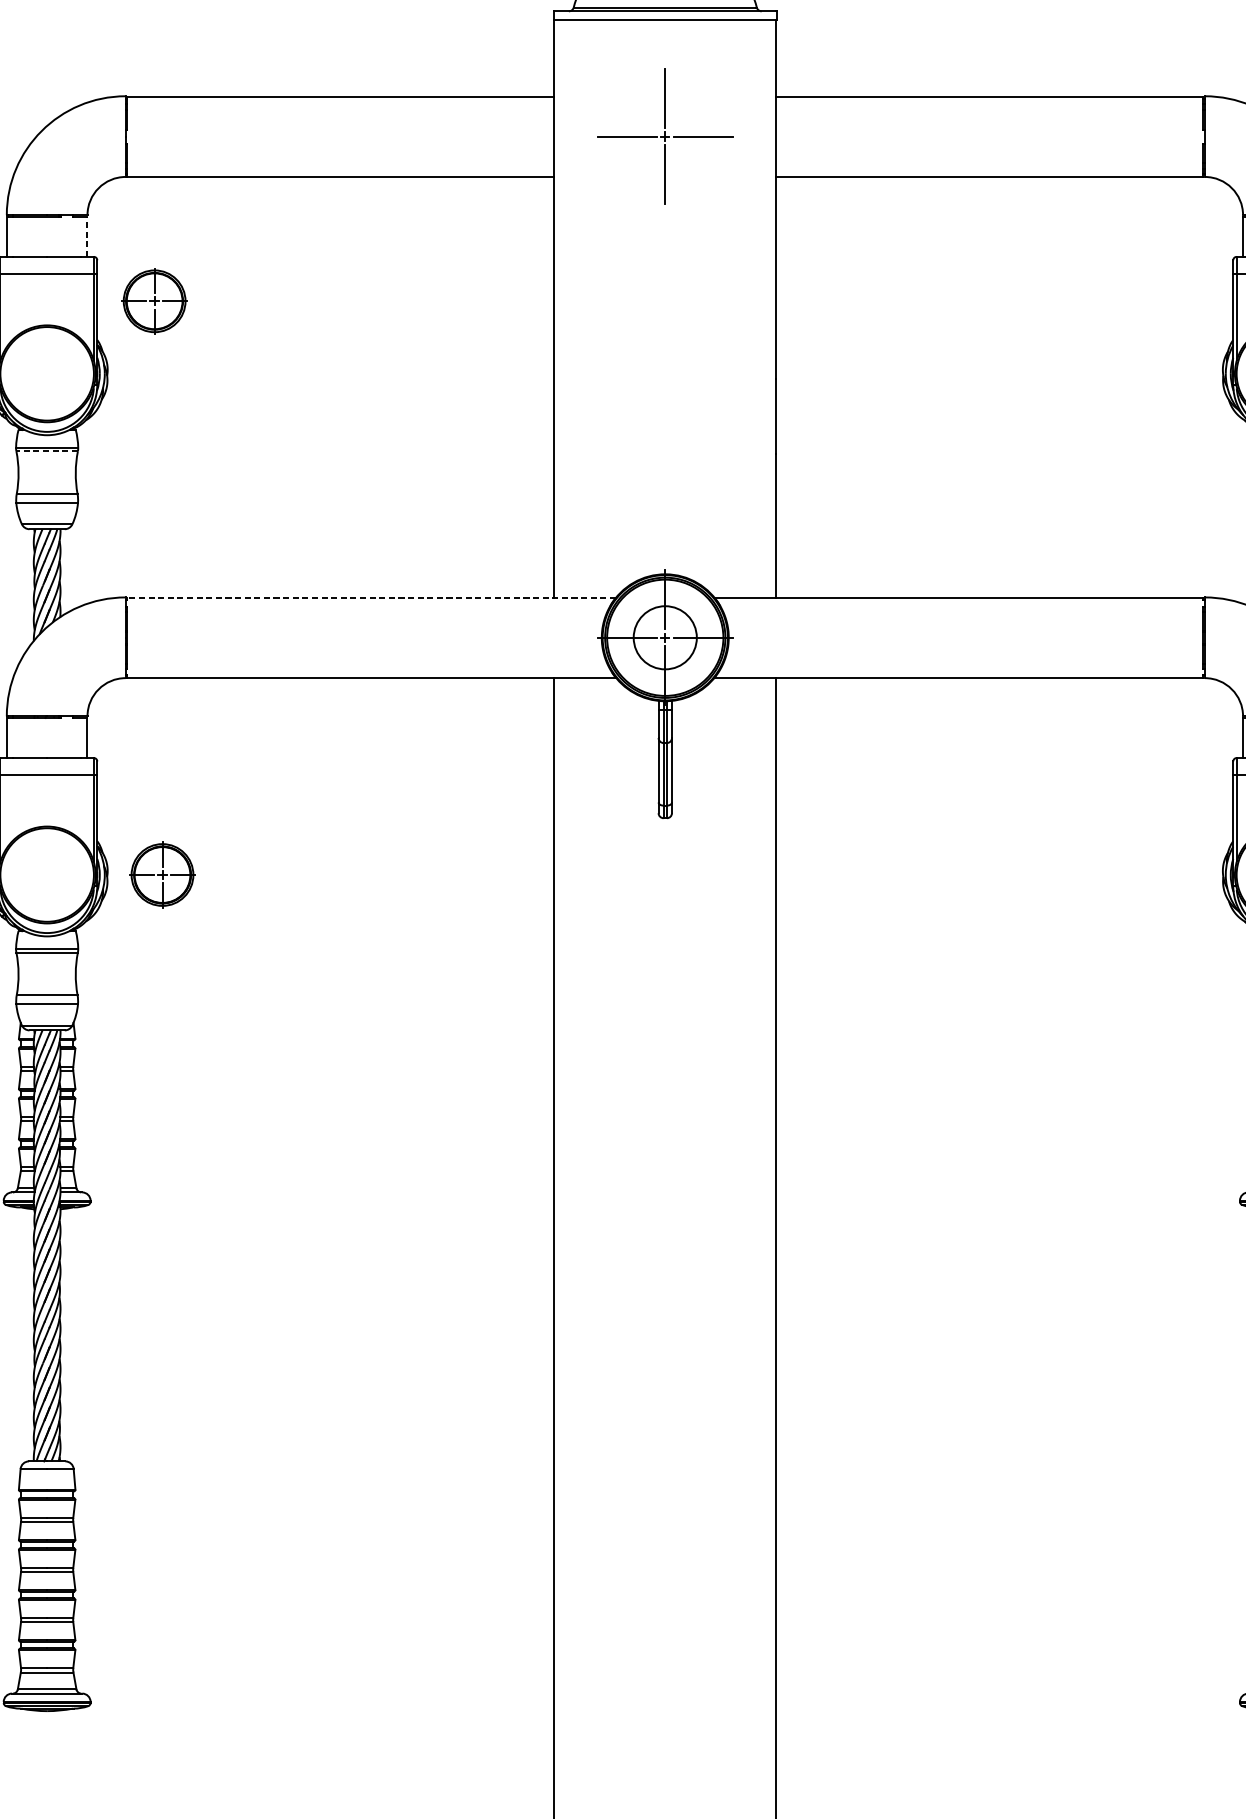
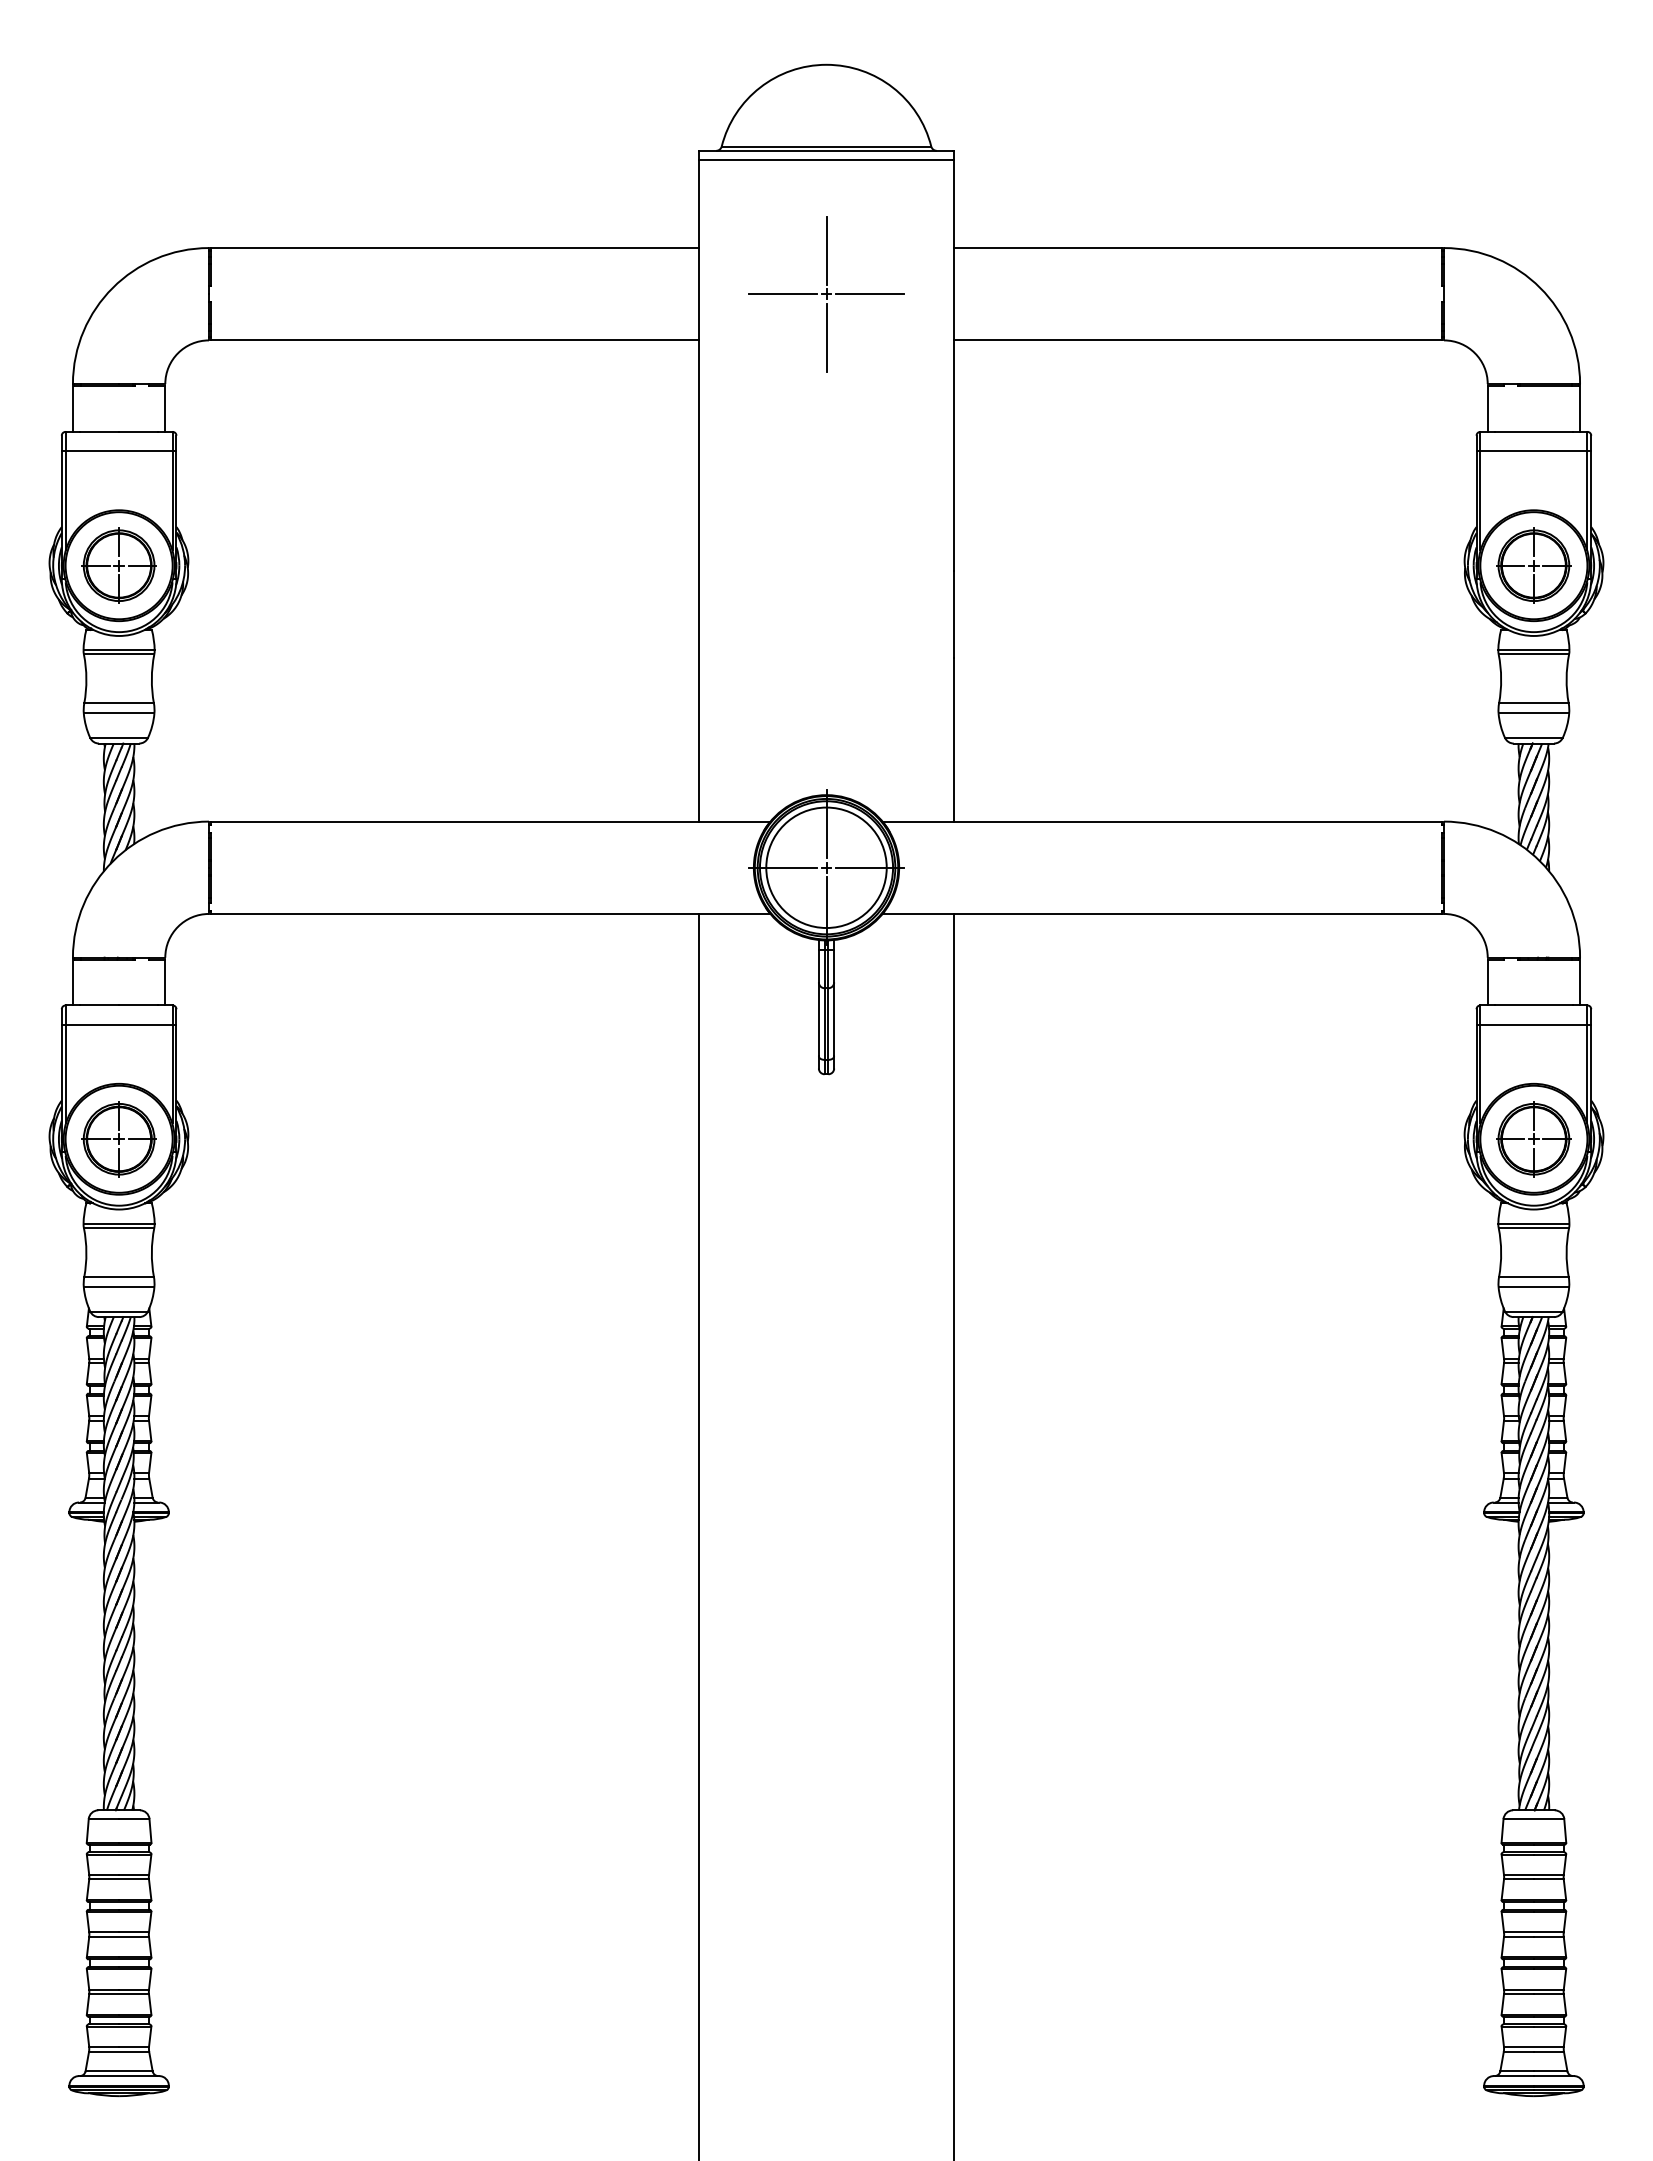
line: (87, 236) -> (165, 408), dashed -> solid
part: (154, 301) -> (118, 565), moved
line: (46, 451) -> (118, 654), dashed -> solid
line: (371, 597) -> (490, 821), dashed -> solid
circle: (665, 637) -> (826, 867), size x1.67
part: (161, 875) -> (118, 1139), moved

